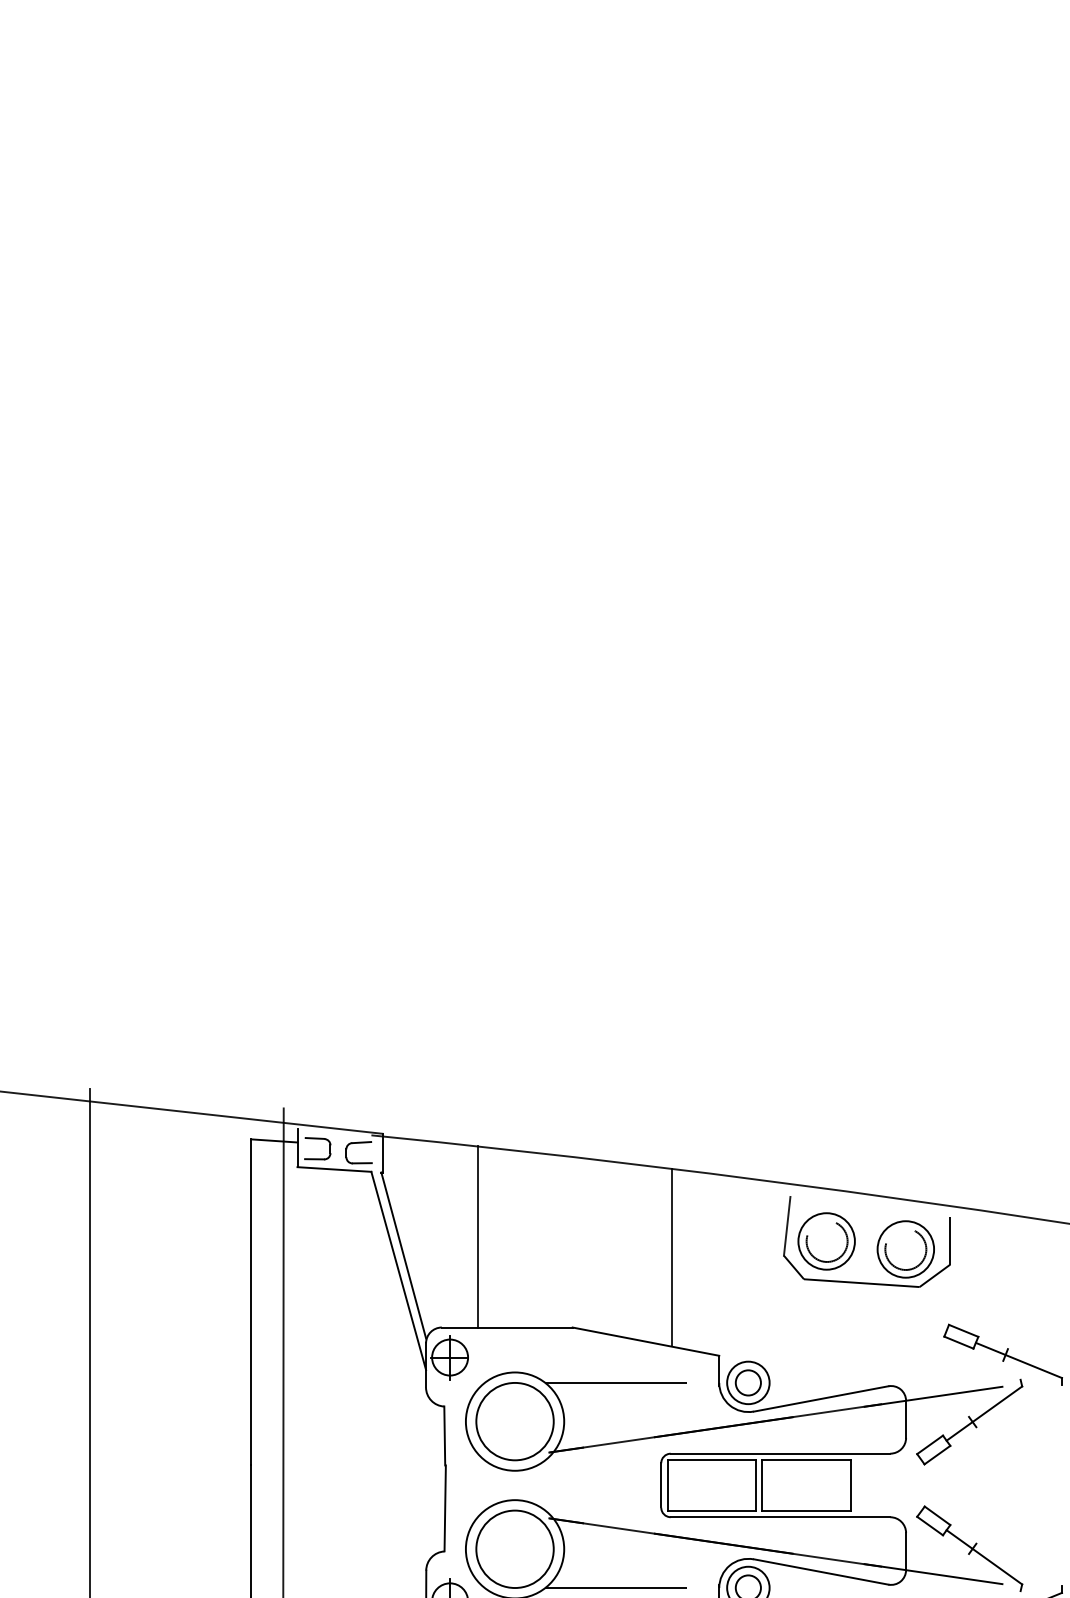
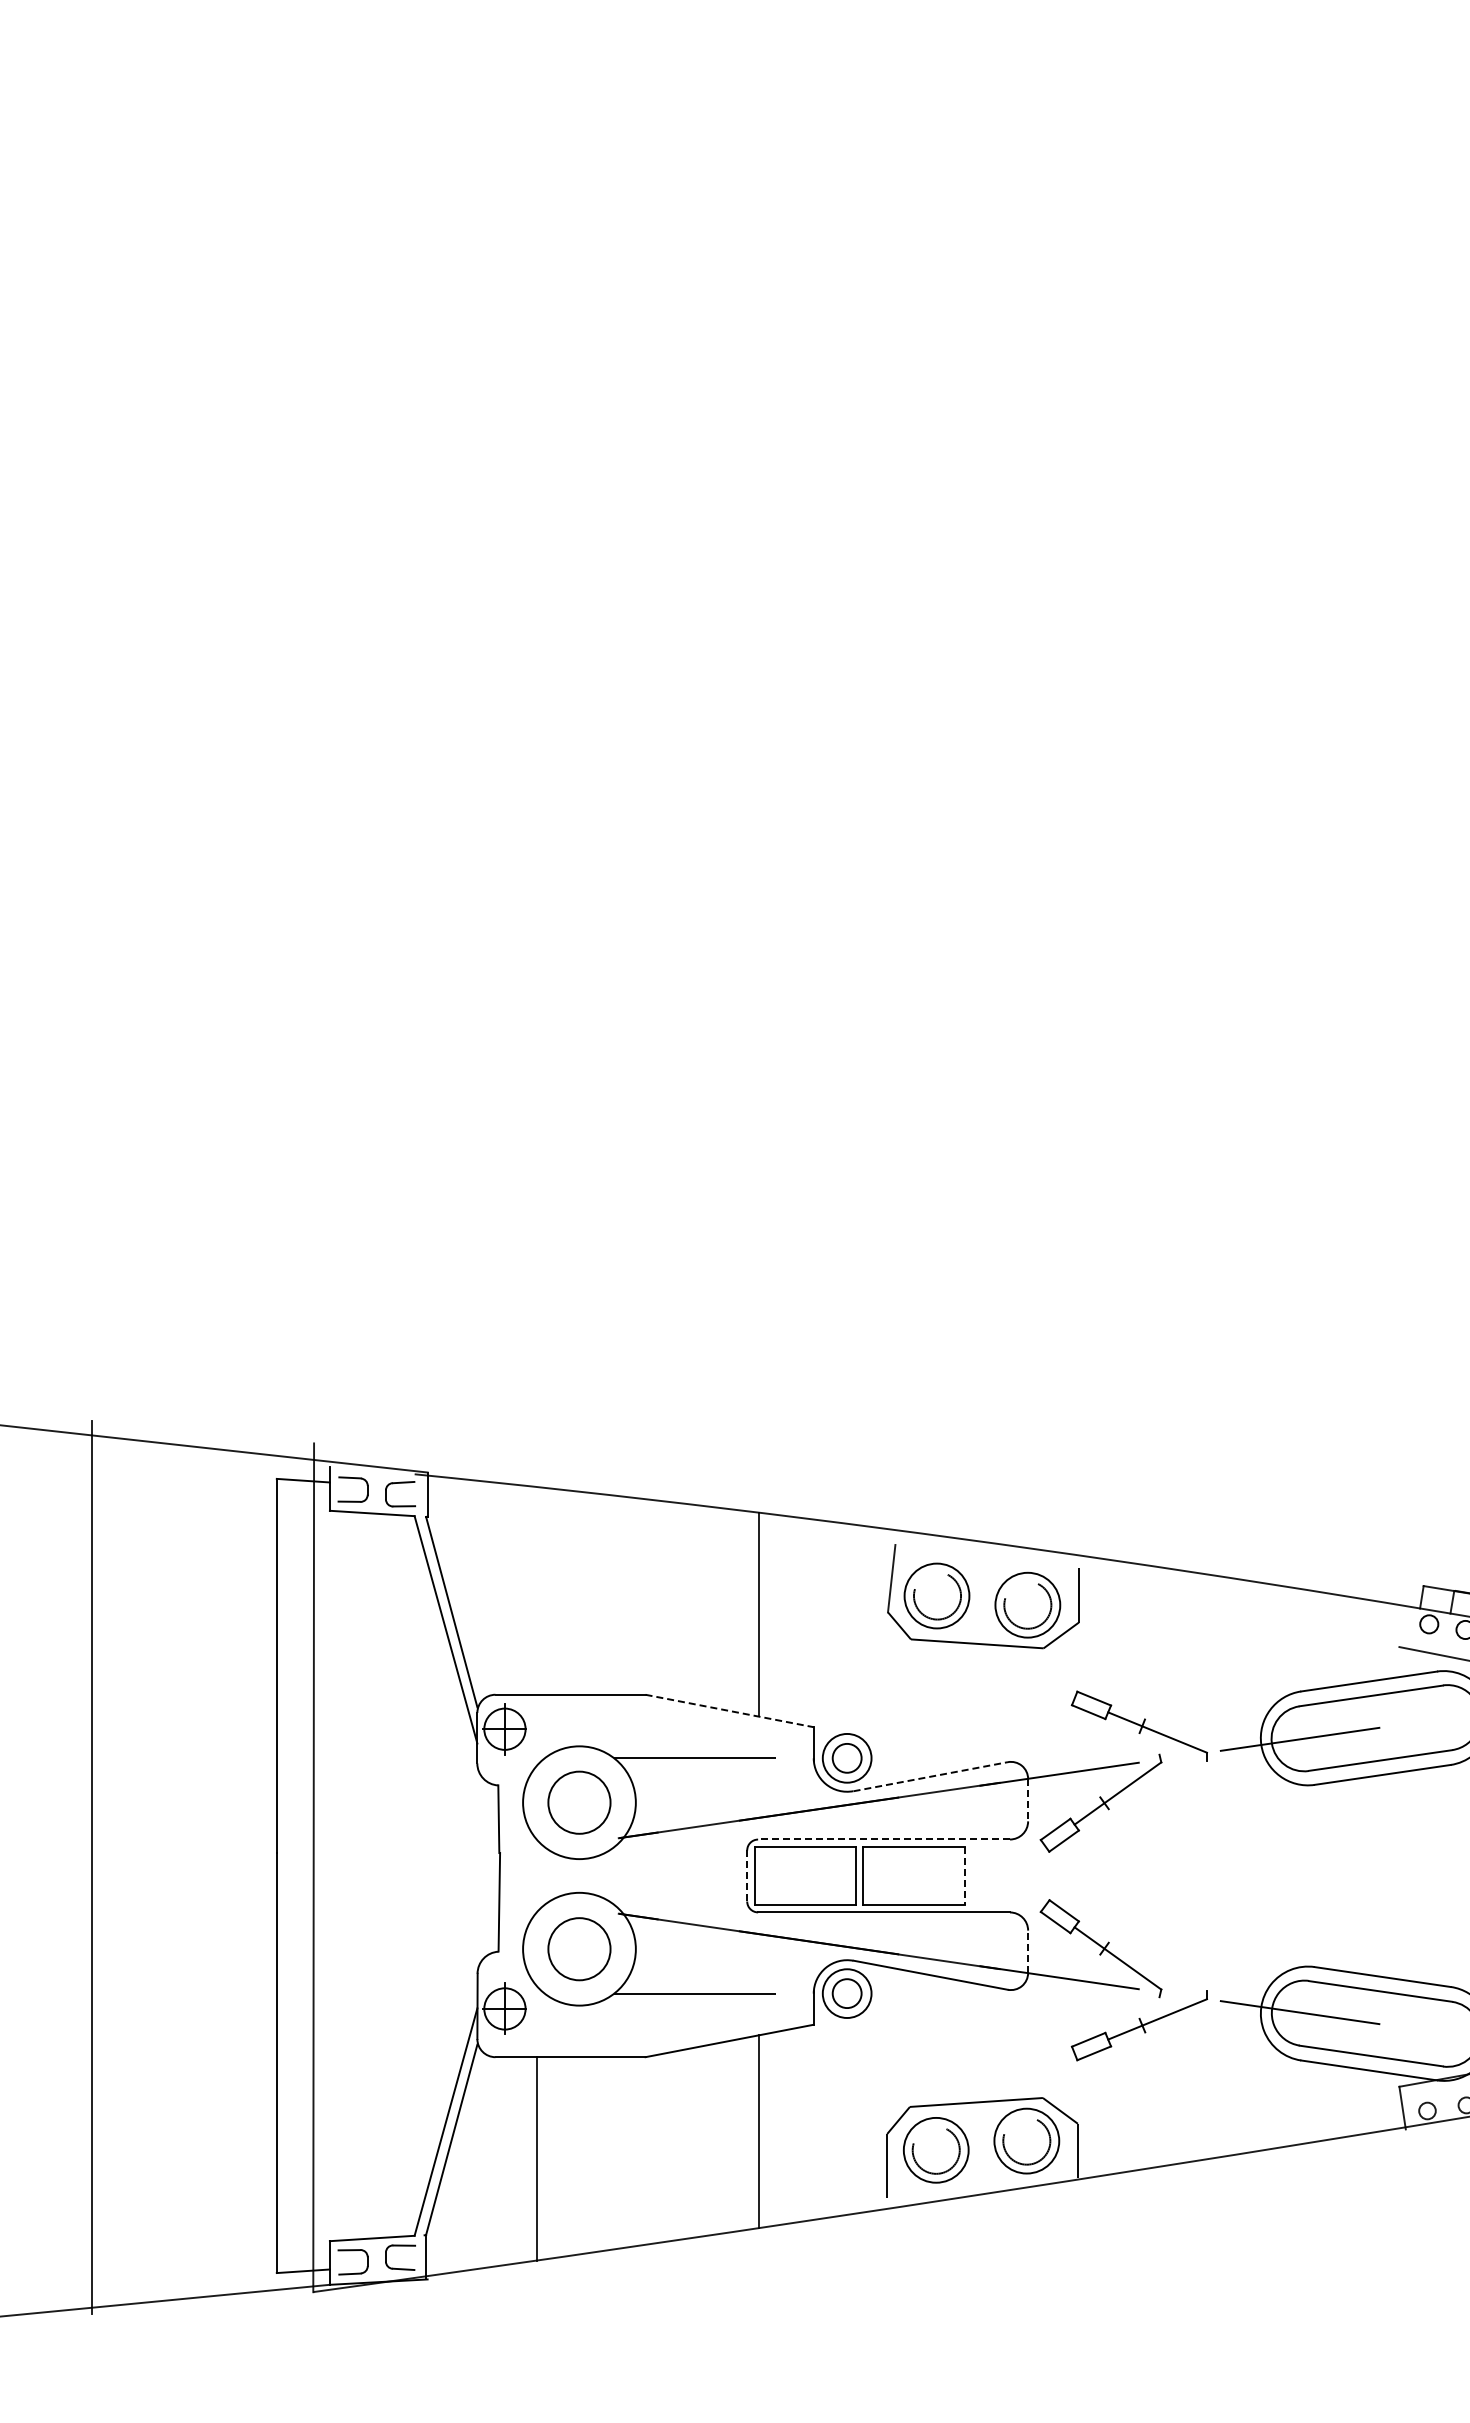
line: (477, 1236) -> (536, 1590), removed
line: (645, 1342) -> (729, 1711), solid -> dashed
line: (821, 1398) -> (930, 1776), solid -> dashed
line: (906, 1419) -> (1028, 1800), solid -> dashed
circle: (515, 1421) -> (579, 1802), size x0.7
line: (780, 1453) -> (884, 1839), solid -> dashed
line: (661, 1485) -> (747, 1876), solid -> dashed
line: (850, 1485) -> (964, 1875), solid -> dashed
circle: (515, 1548) -> (579, 1948), size x0.7
line: (906, 1551) -> (1028, 1951), solid -> dashed

